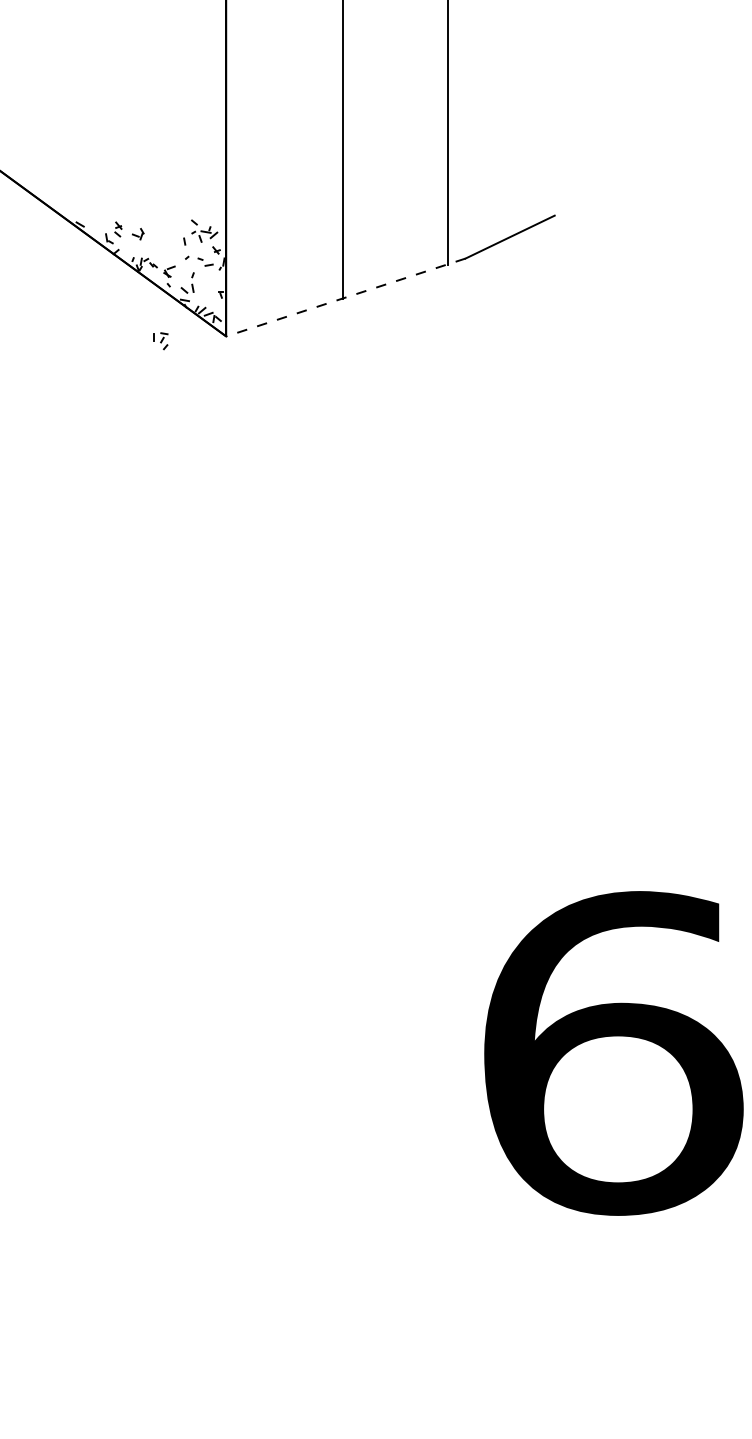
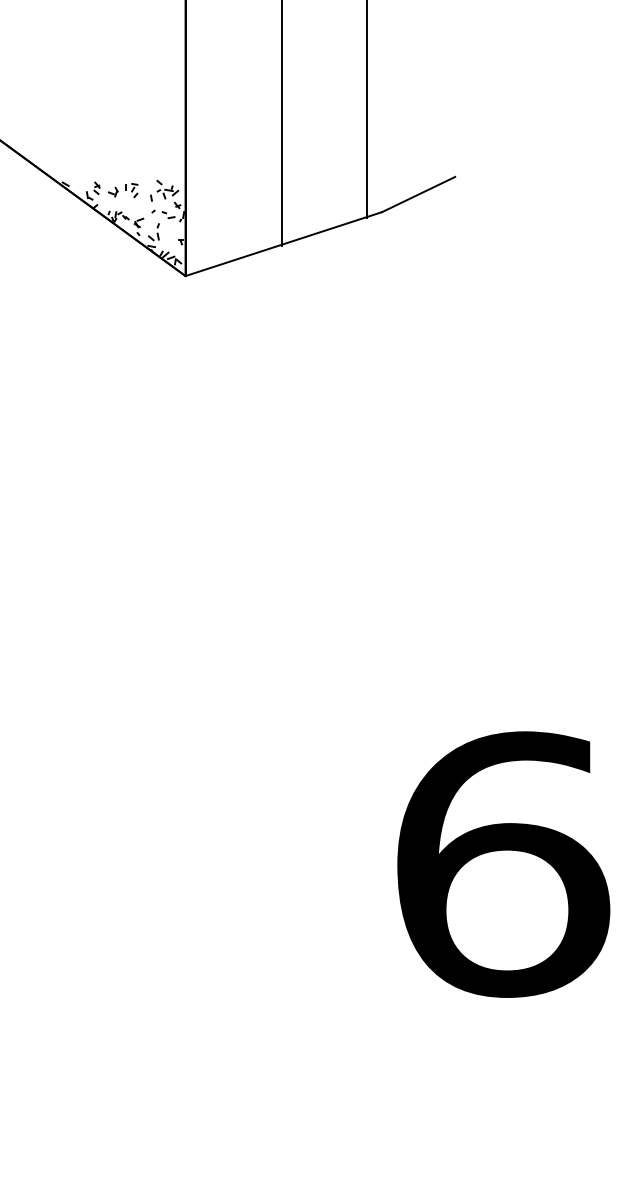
line: (345, 297) -> (283, 244), dashed -> solid
part: (160, 341) -> (131, 190), moved

